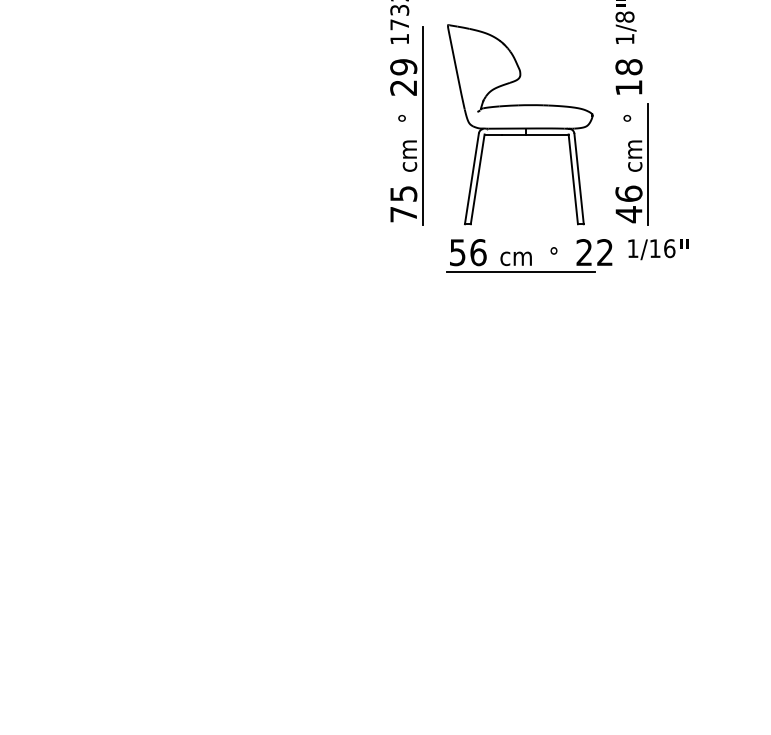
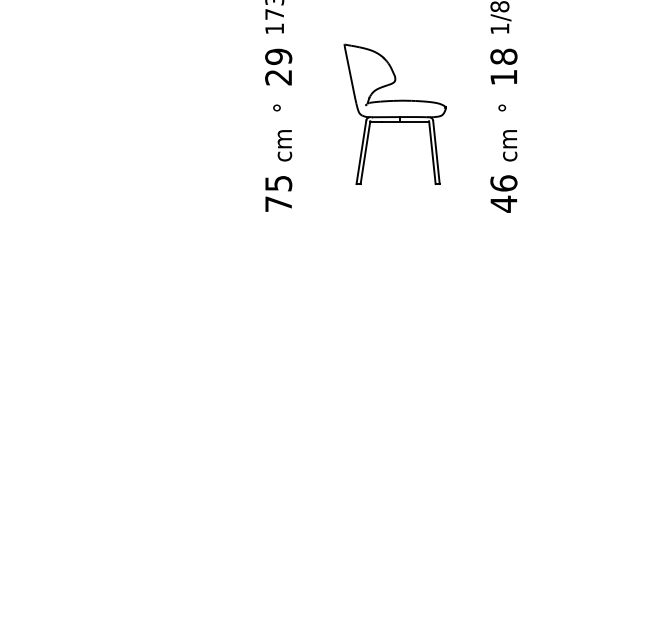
part: (520, 124) -> (395, 114), size x0.7
line: (422, 125) -> (297, 115), removed
line: (648, 163) -> (523, 153), removed
part: (557, 252) -> (432, 242), removed

